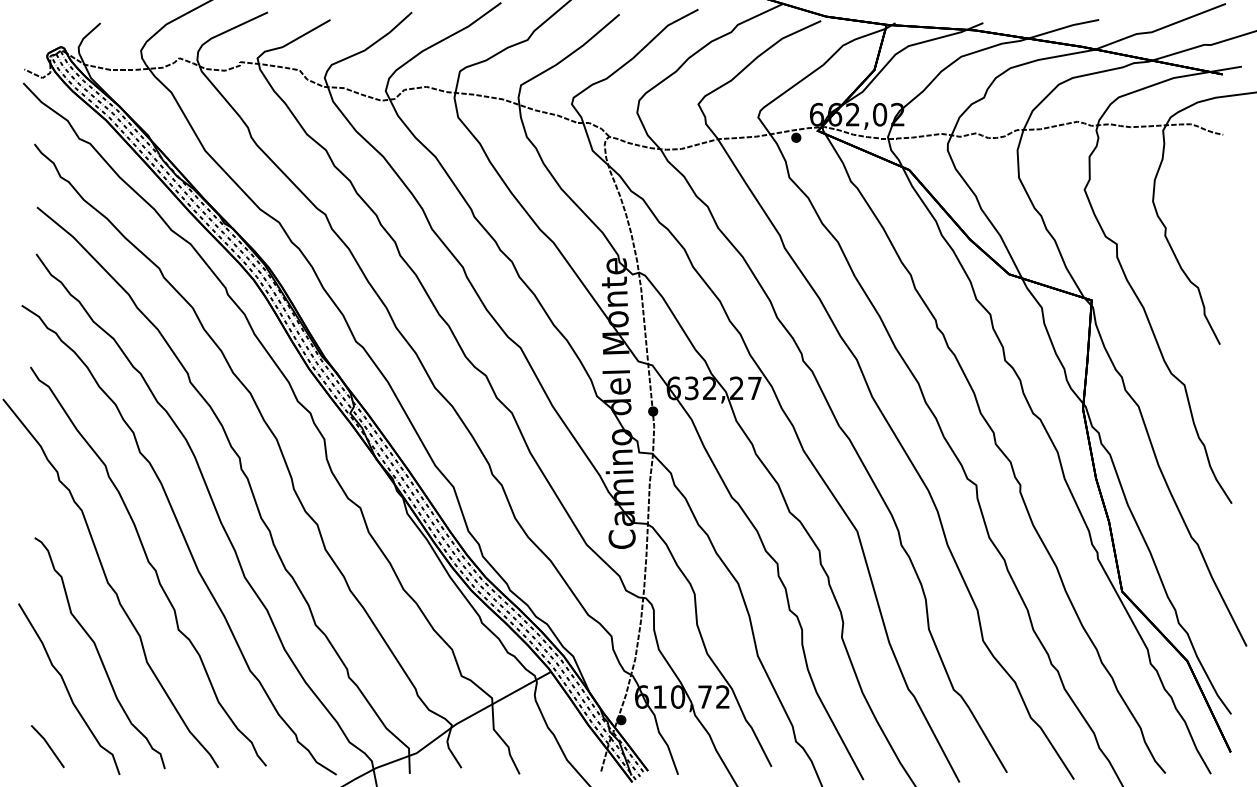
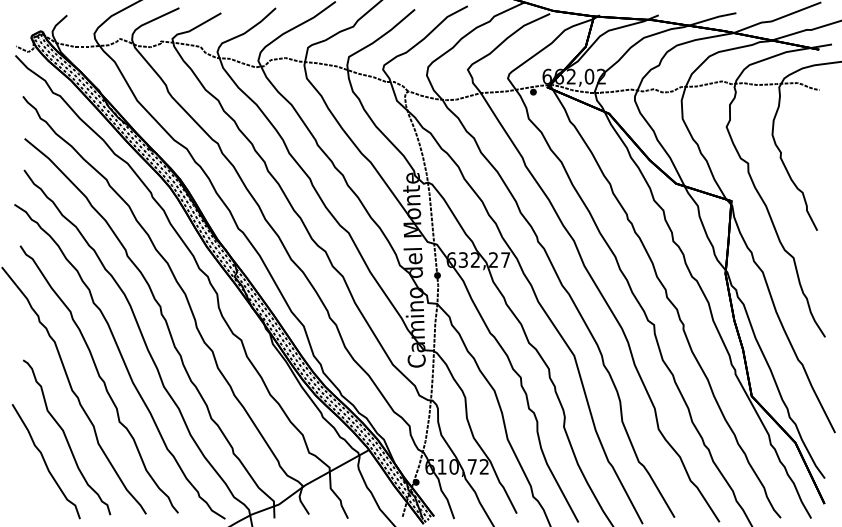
line: (47, 745) -> (31, 499), removed

